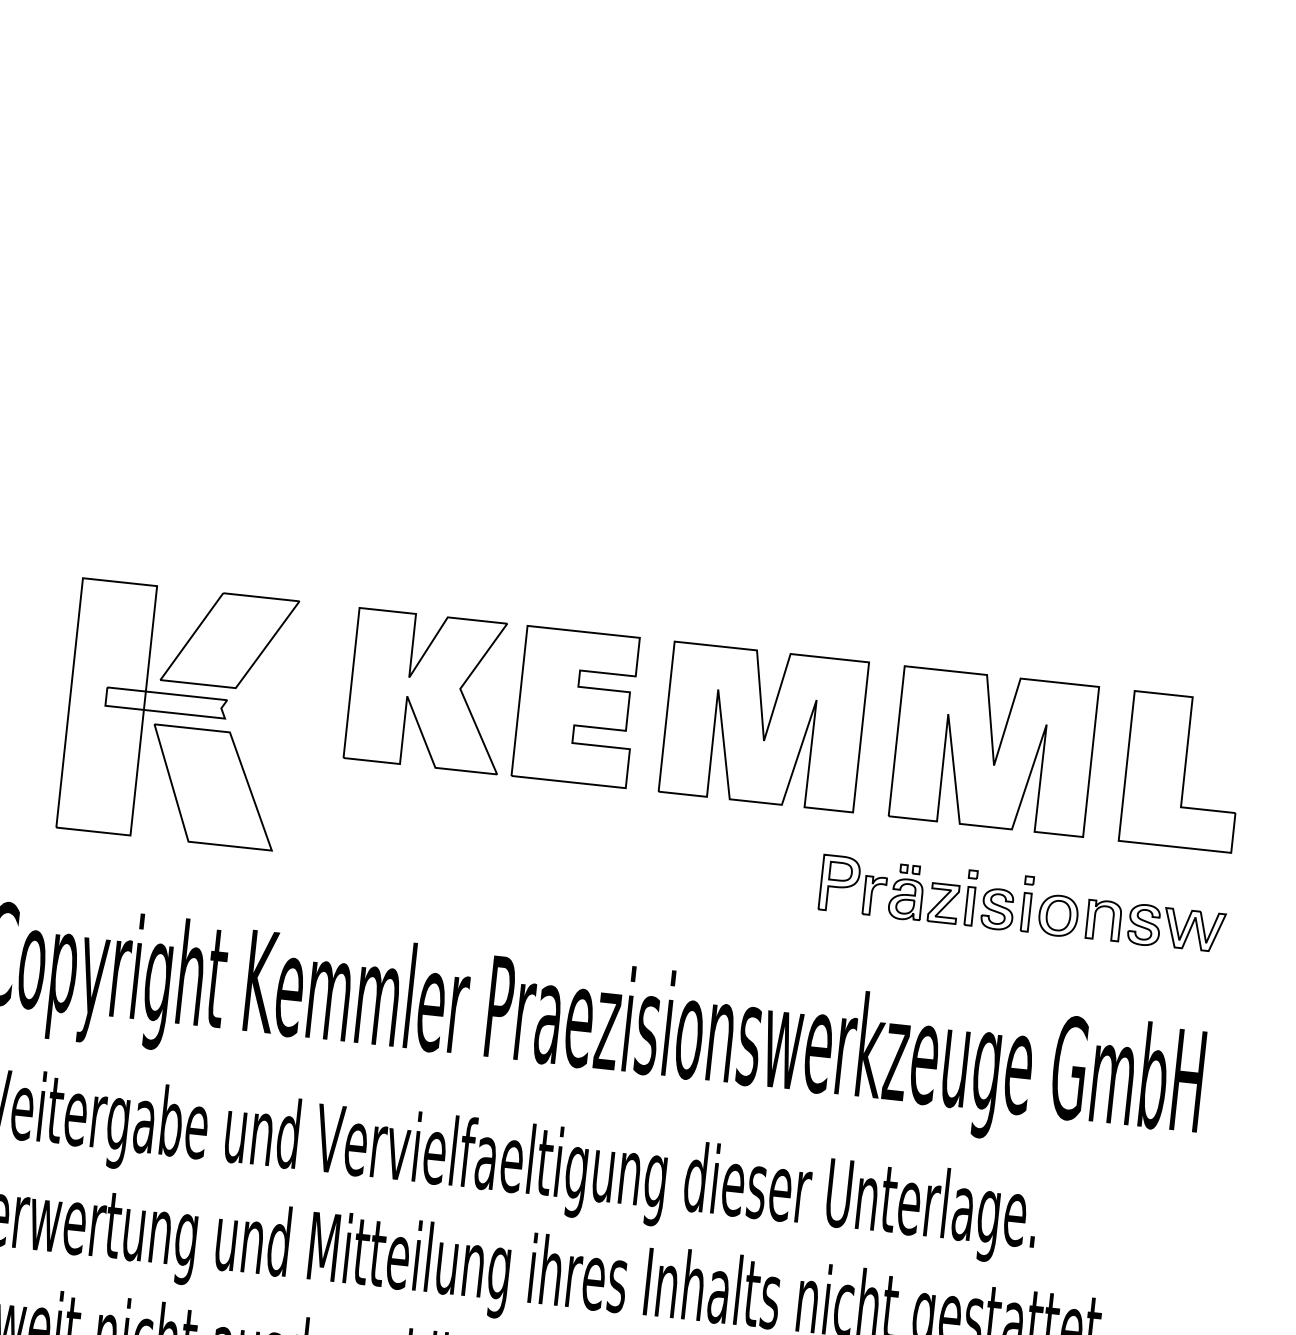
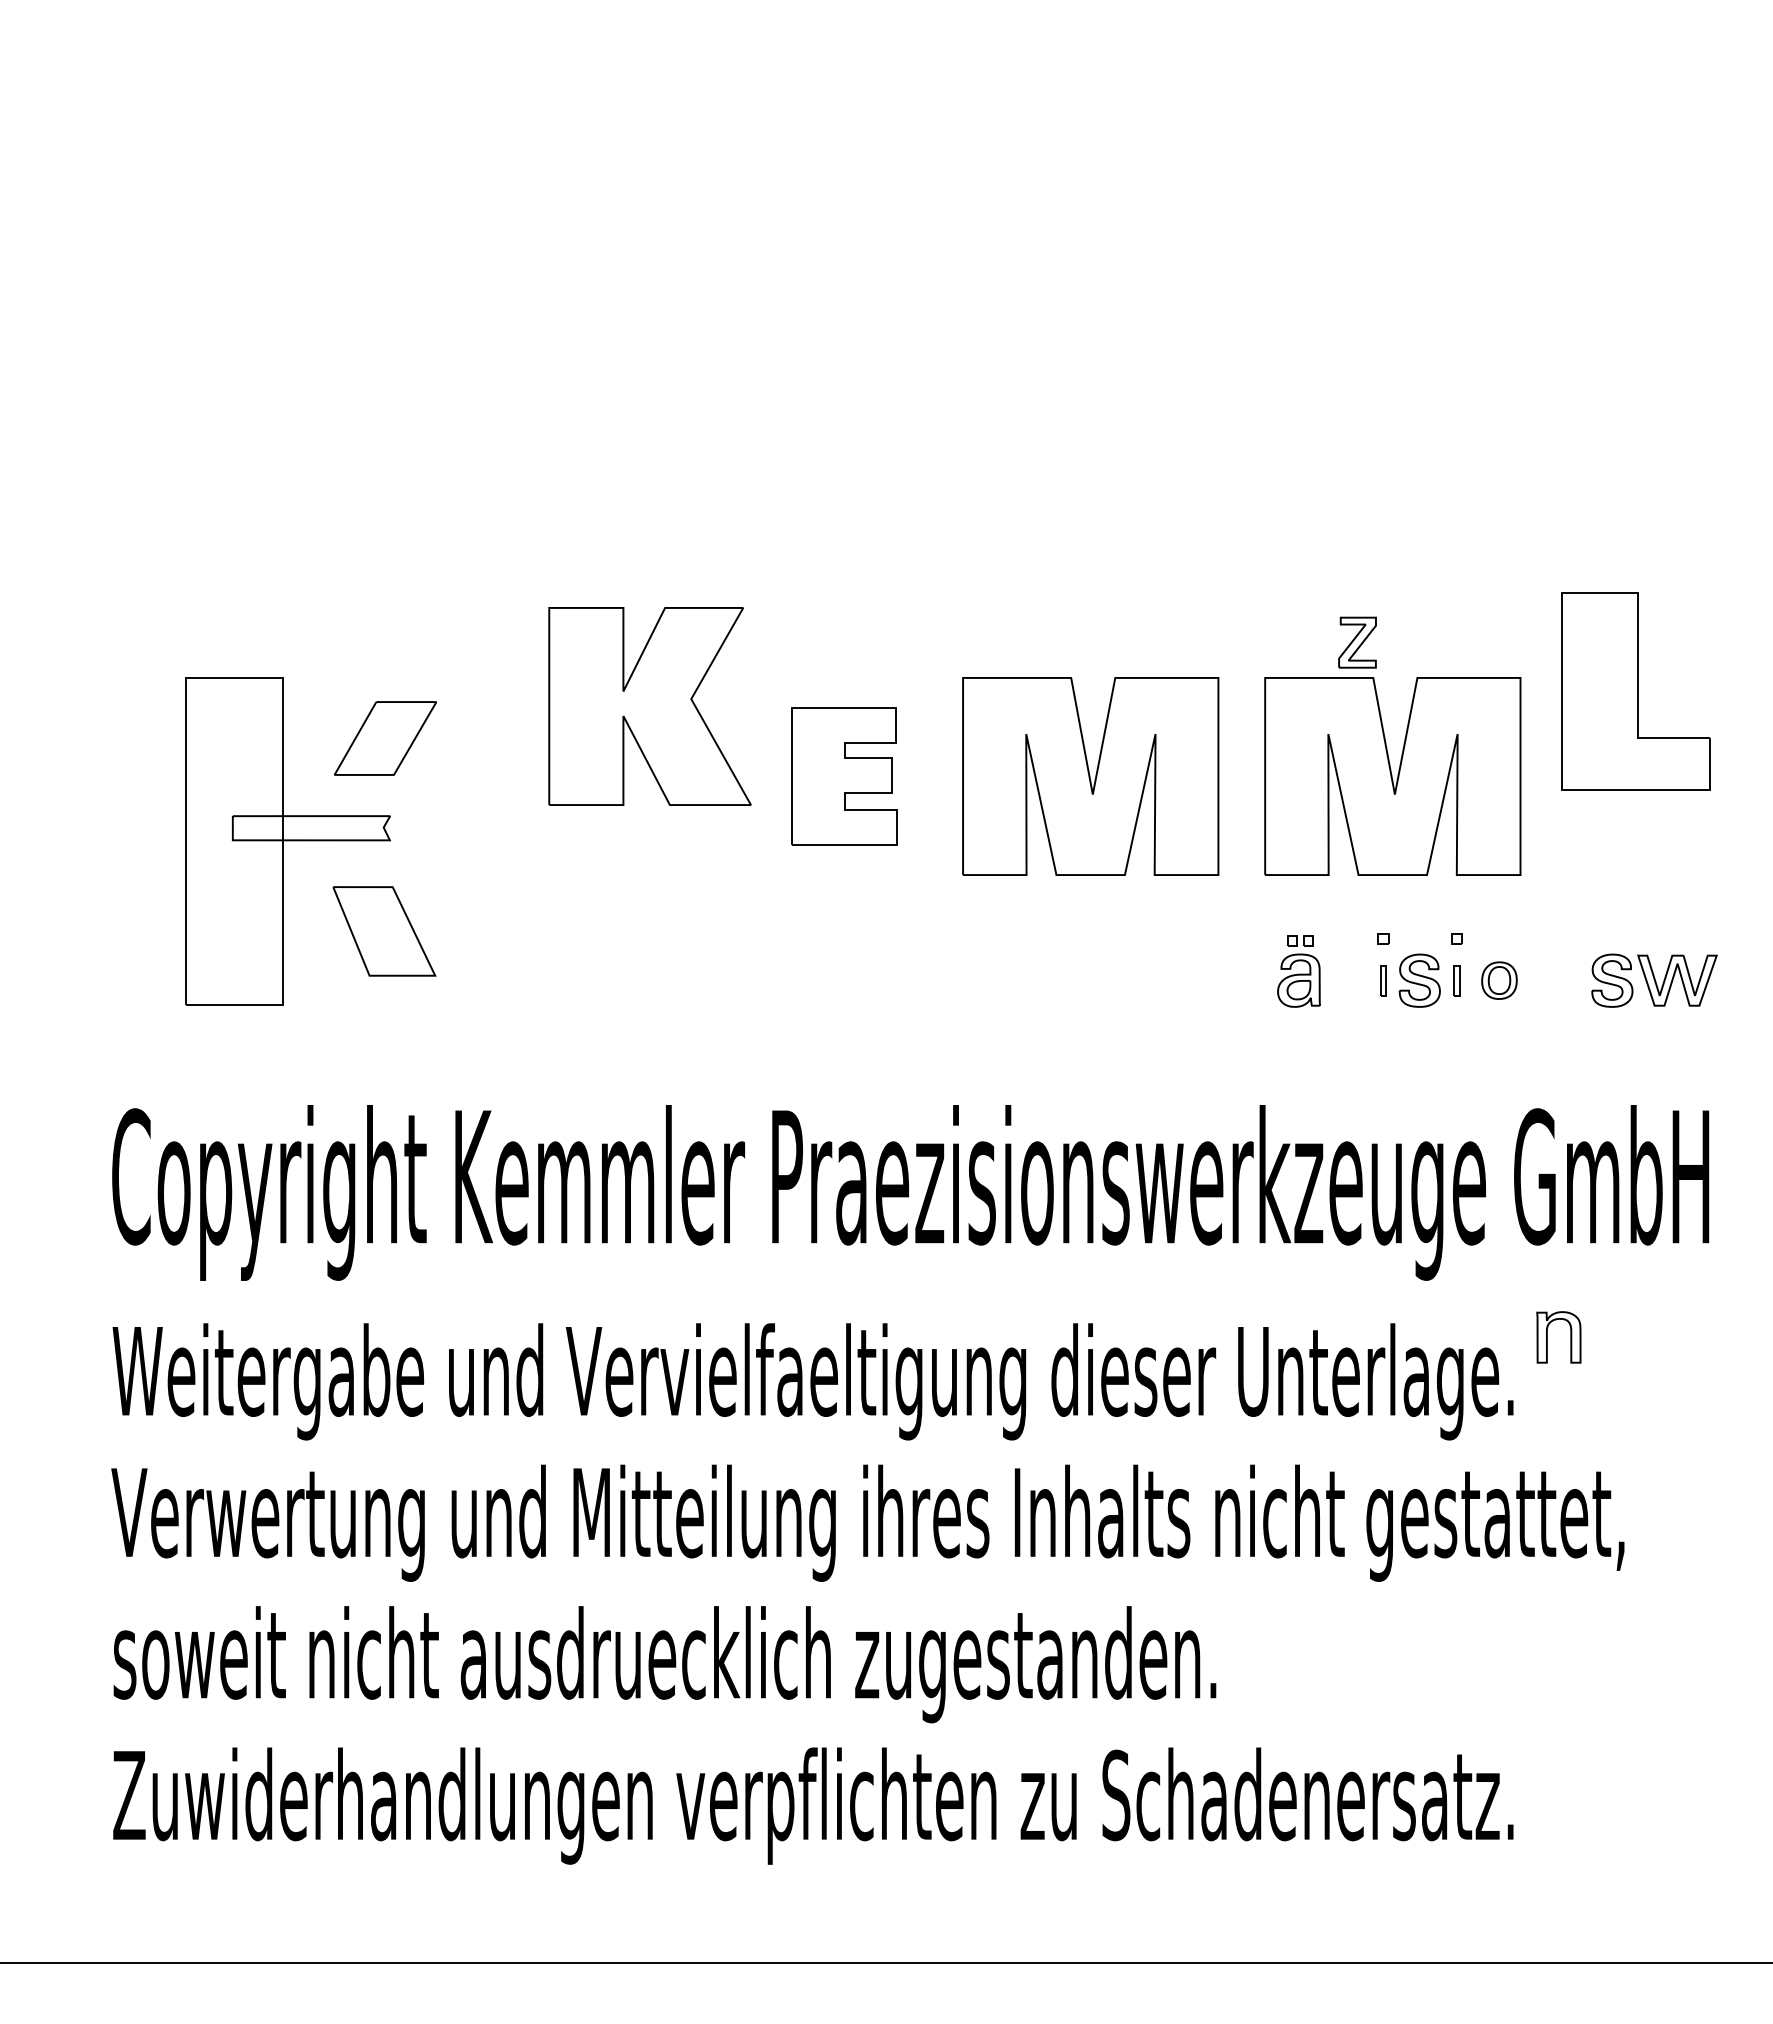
part: (229, 640) -> (385, 738), size x0.6
part: (427, 691) -> (649, 706), moved
part: (576, 706) -> (844, 776), size x0.7
part: (1182, 771) -> (1635, 691), moved
part: (213, 787) -> (384, 931), size x0.6
part: (853, 885) -> (1229, 969), removed
part: (943, 903) -> (1357, 642), moved
part: (970, 906) -> (1383, 980), size x0.6
part: (1025, 912) -> (1456, 980), size x0.6
part: (1058, 915) -> (1499, 980), size x0.7
part: (1095, 919) -> (1547, 1337), moved

